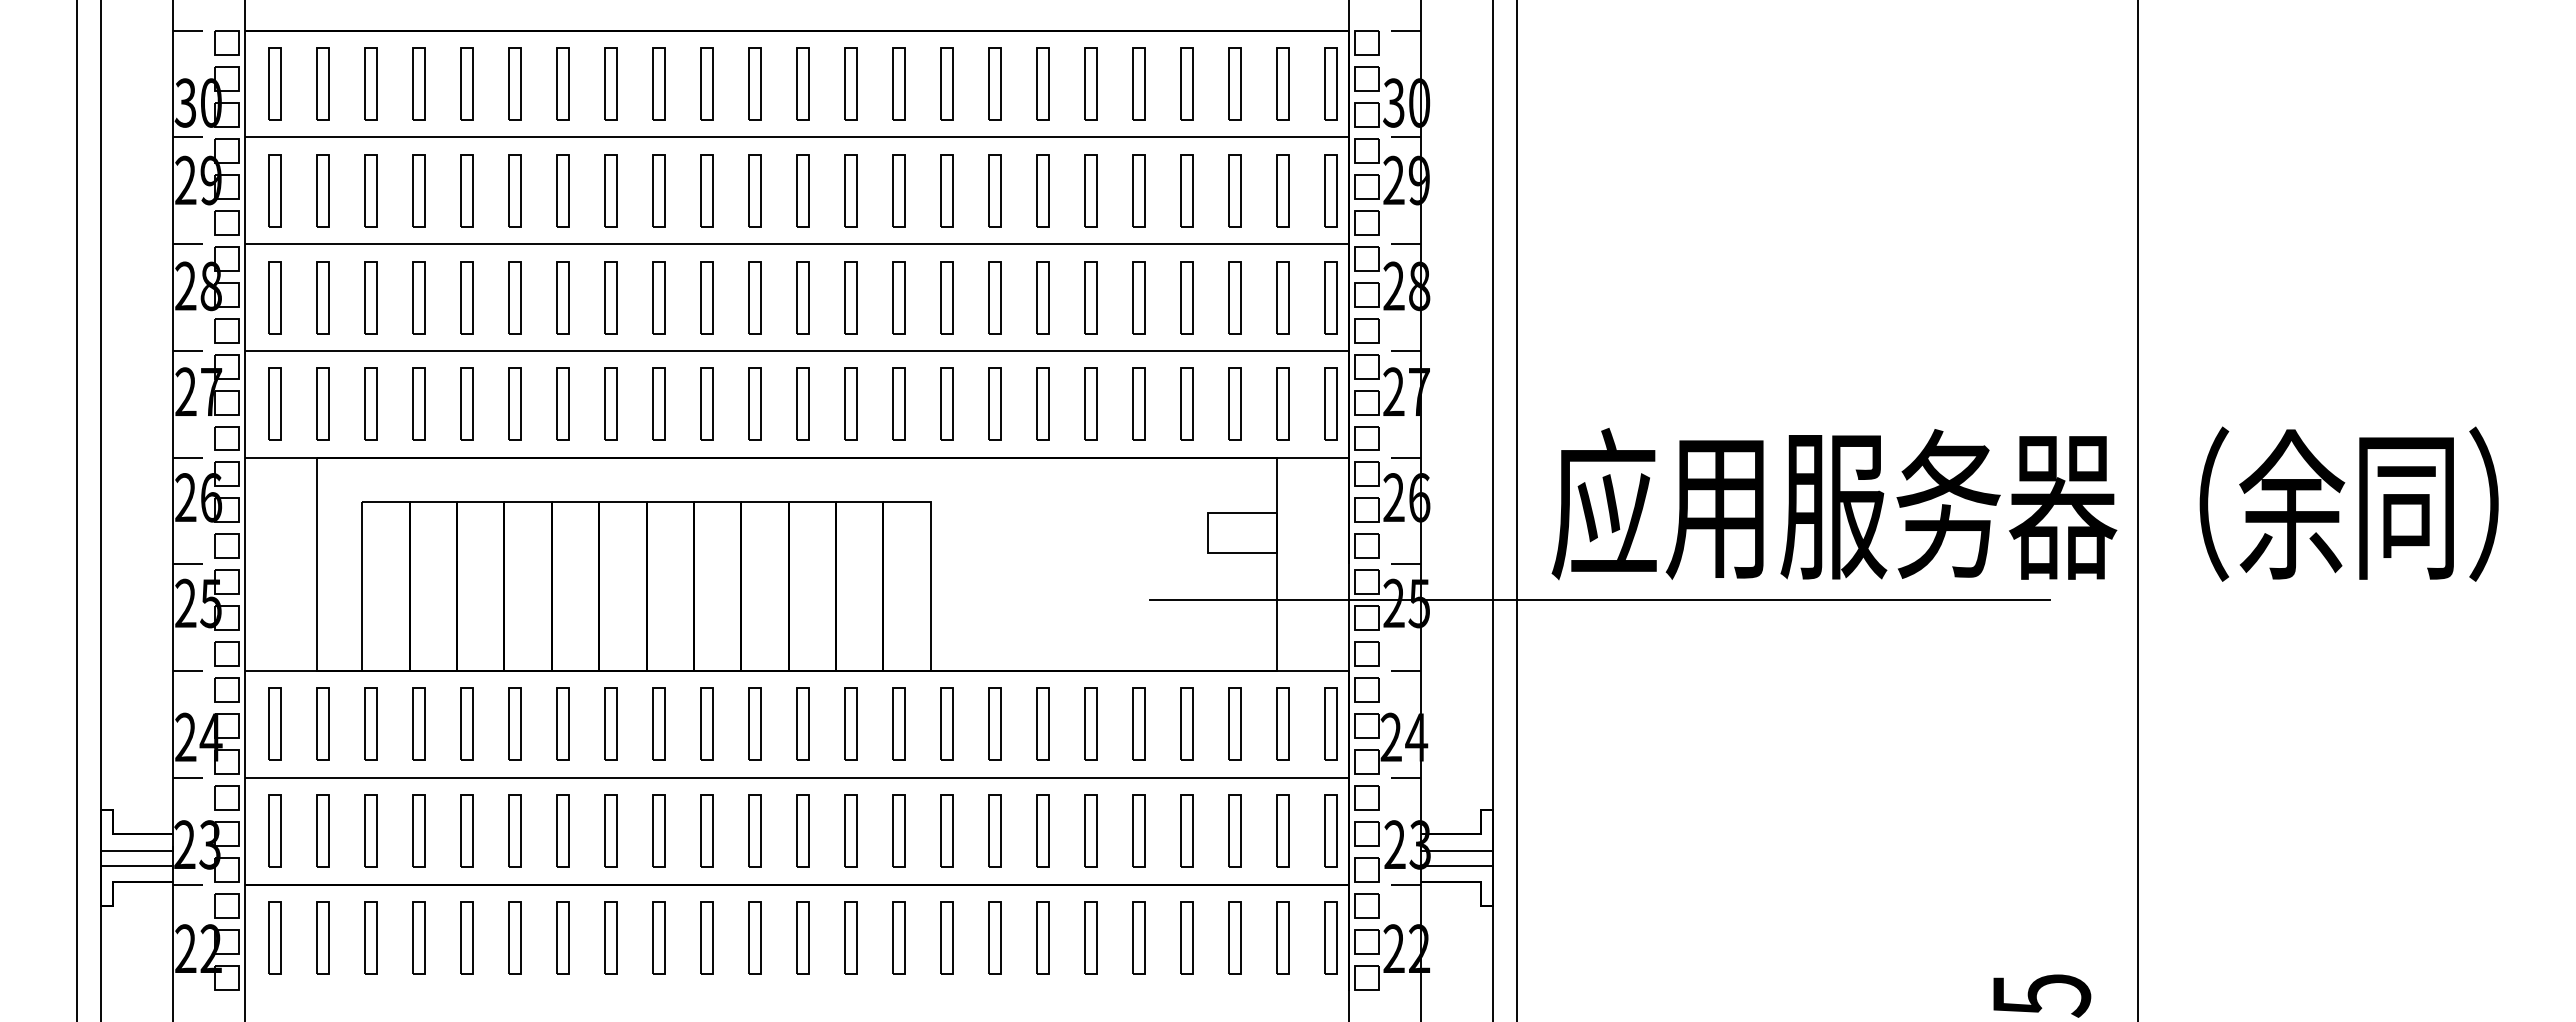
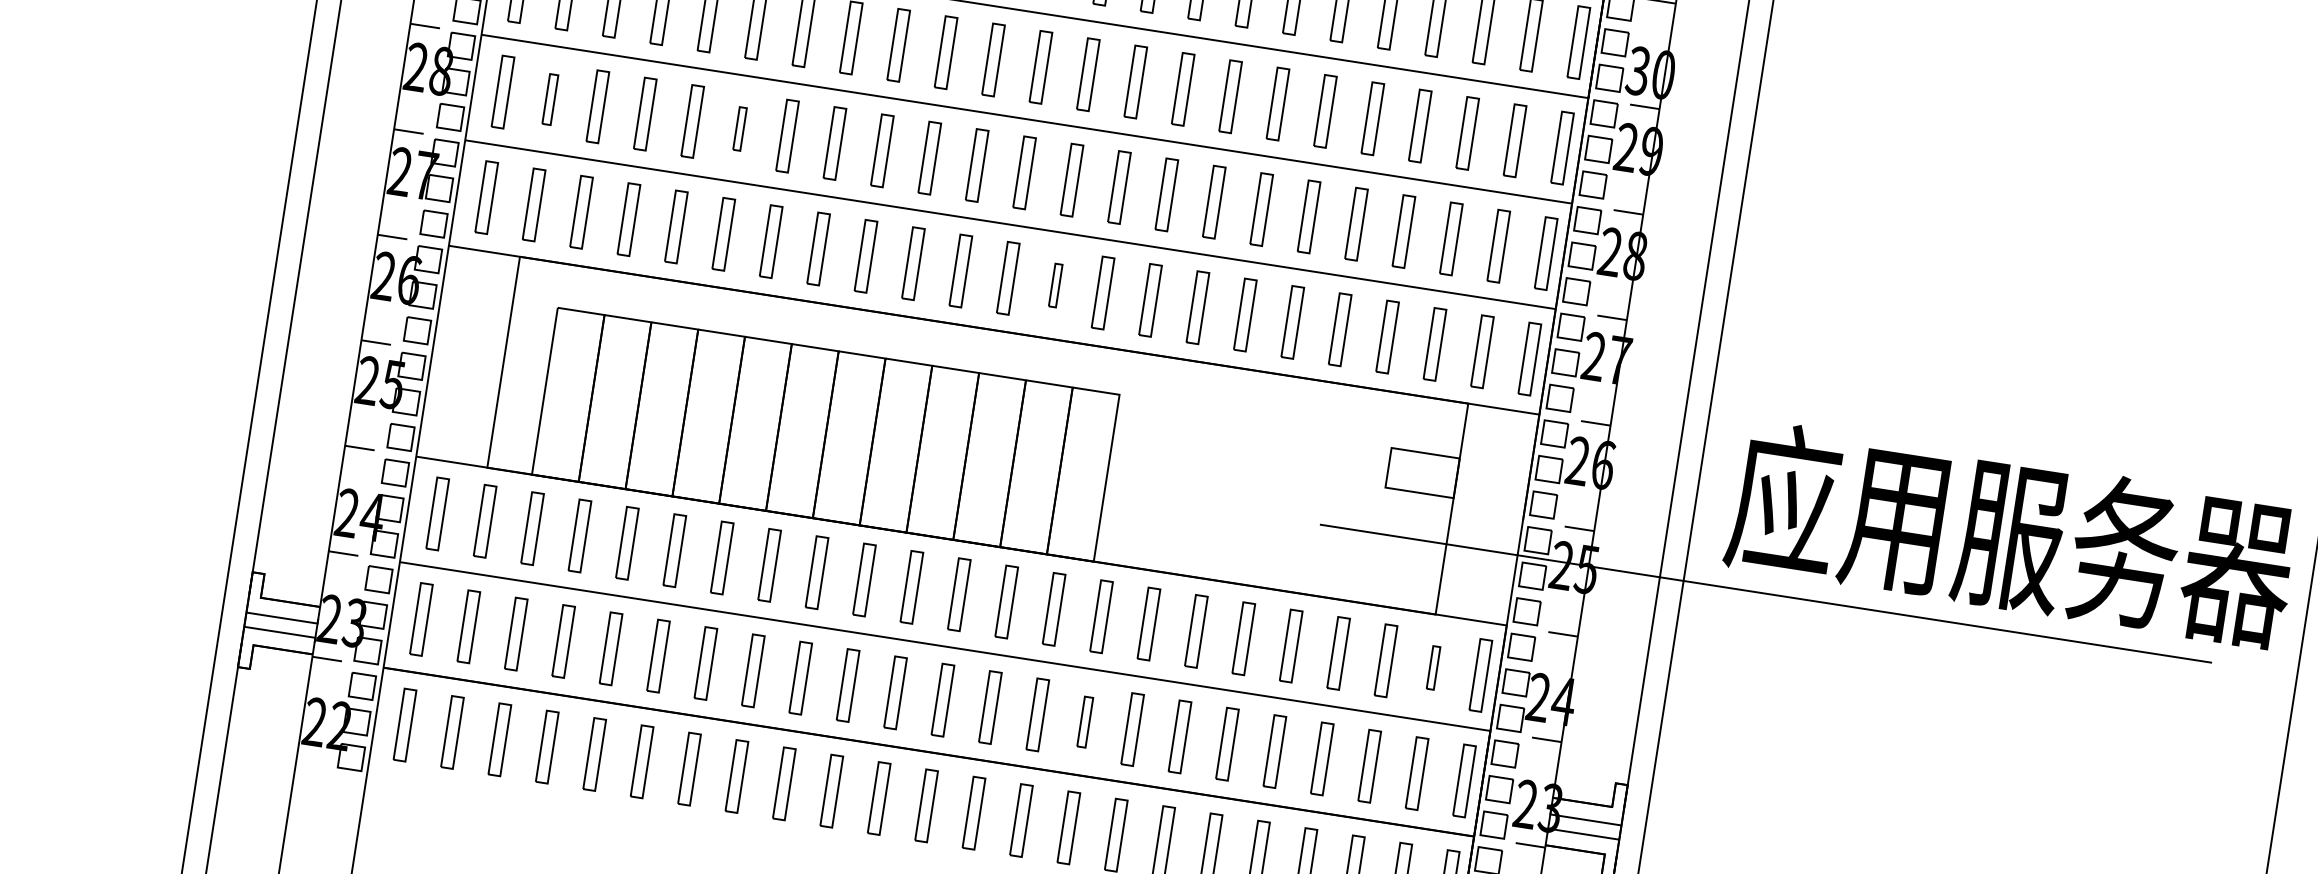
part: (322, 297) -> (549, 99), size x0.7
part: (514, 297) -> (739, 128), size x0.6
part: (850, 403) -> (1055, 284), size x0.6
part: (1282, 723) -> (1433, 667), size x0.6
part: (946, 830) -> (1084, 721), size x0.7

